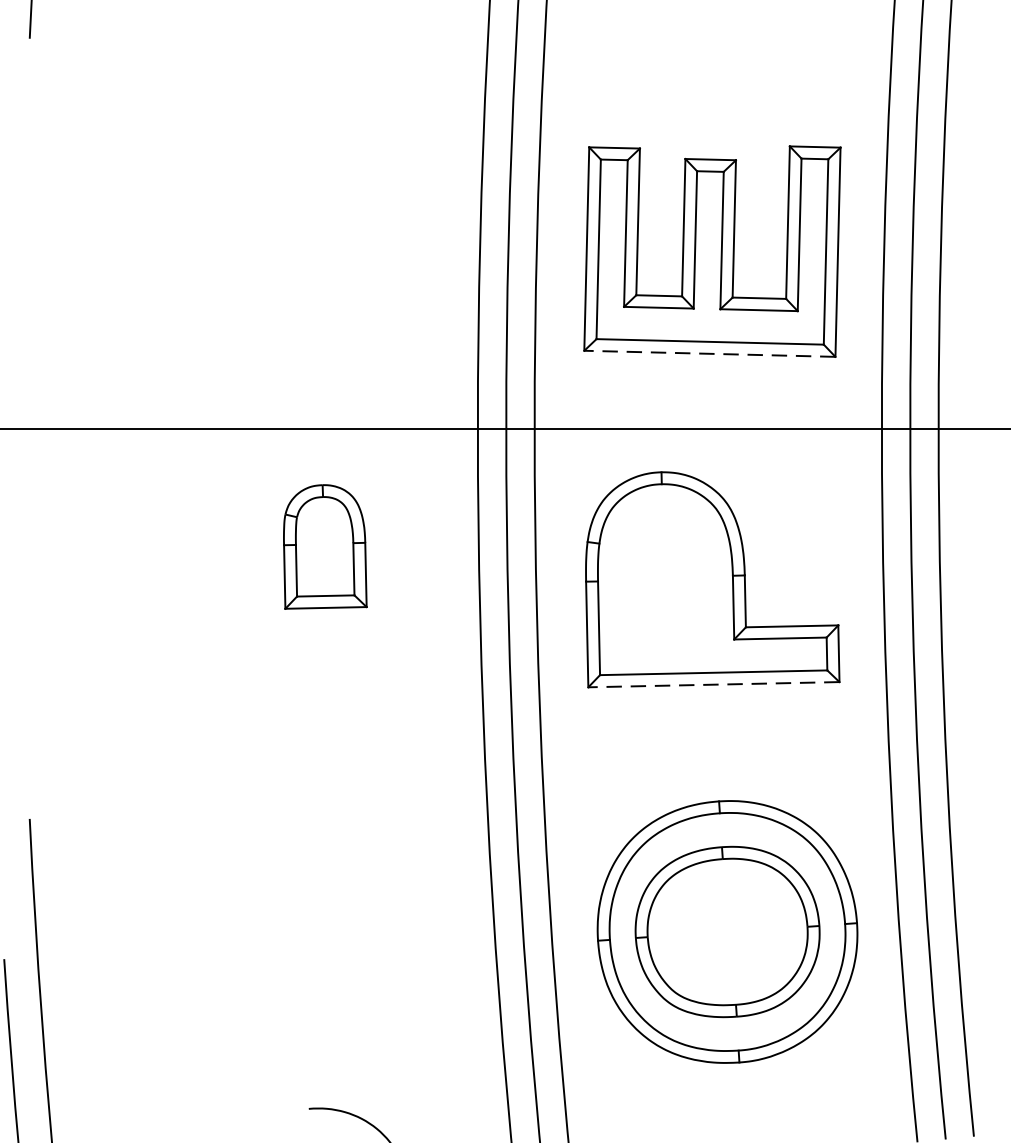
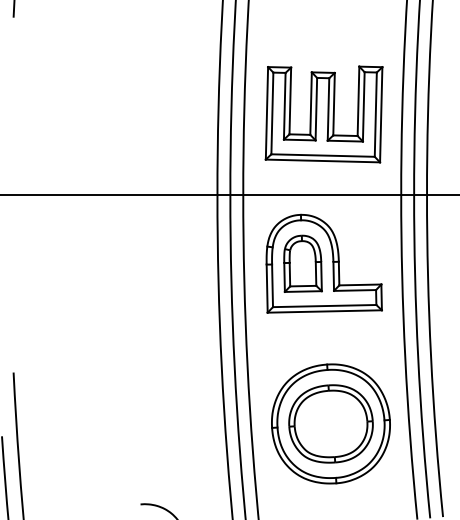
line: (708, 352) -> (322, 160), dashed -> solid
part: (324, 546) -> (302, 263), moved
line: (713, 684) -> (324, 311), dashed -> solid

